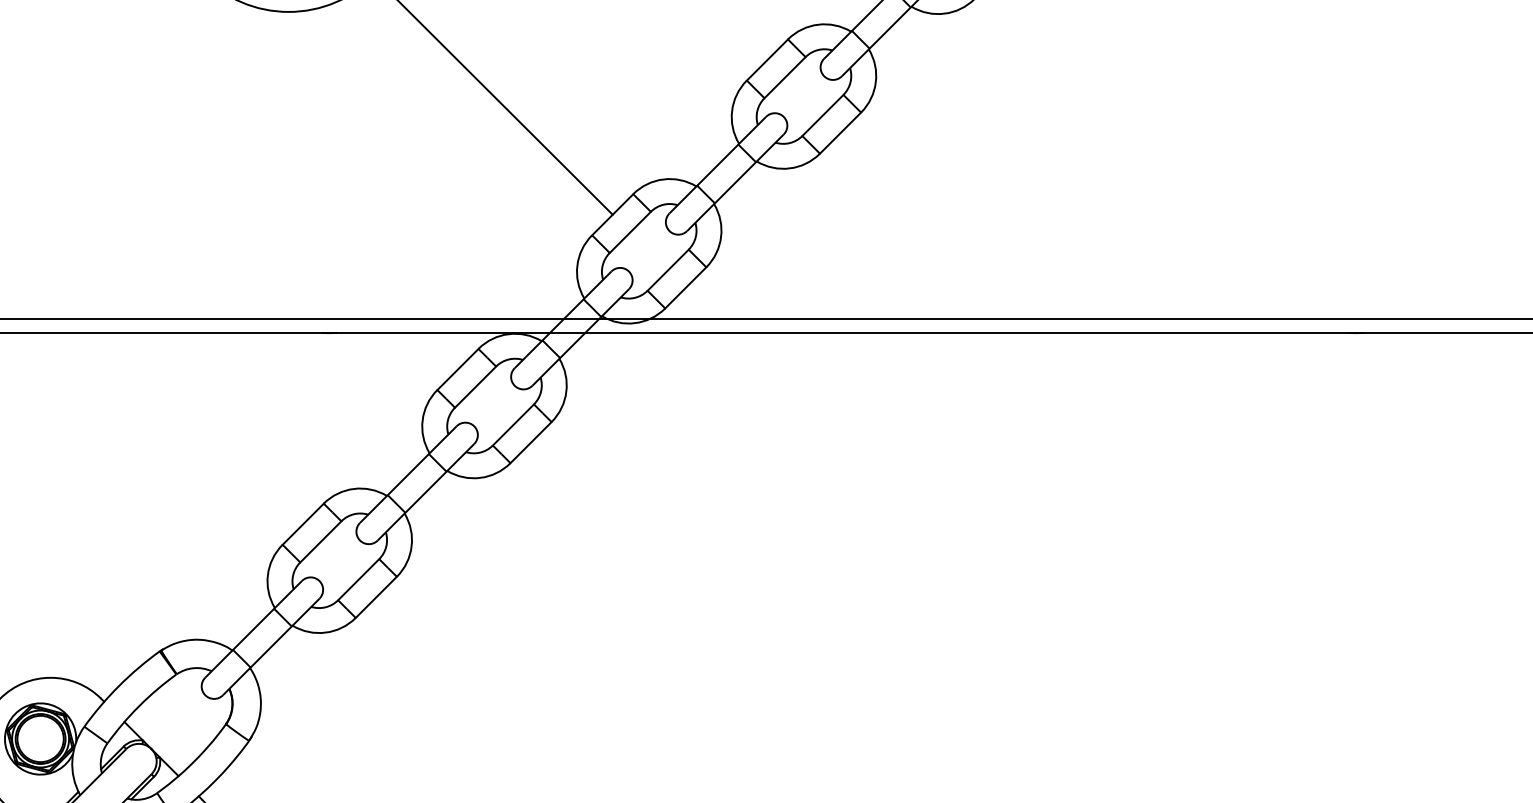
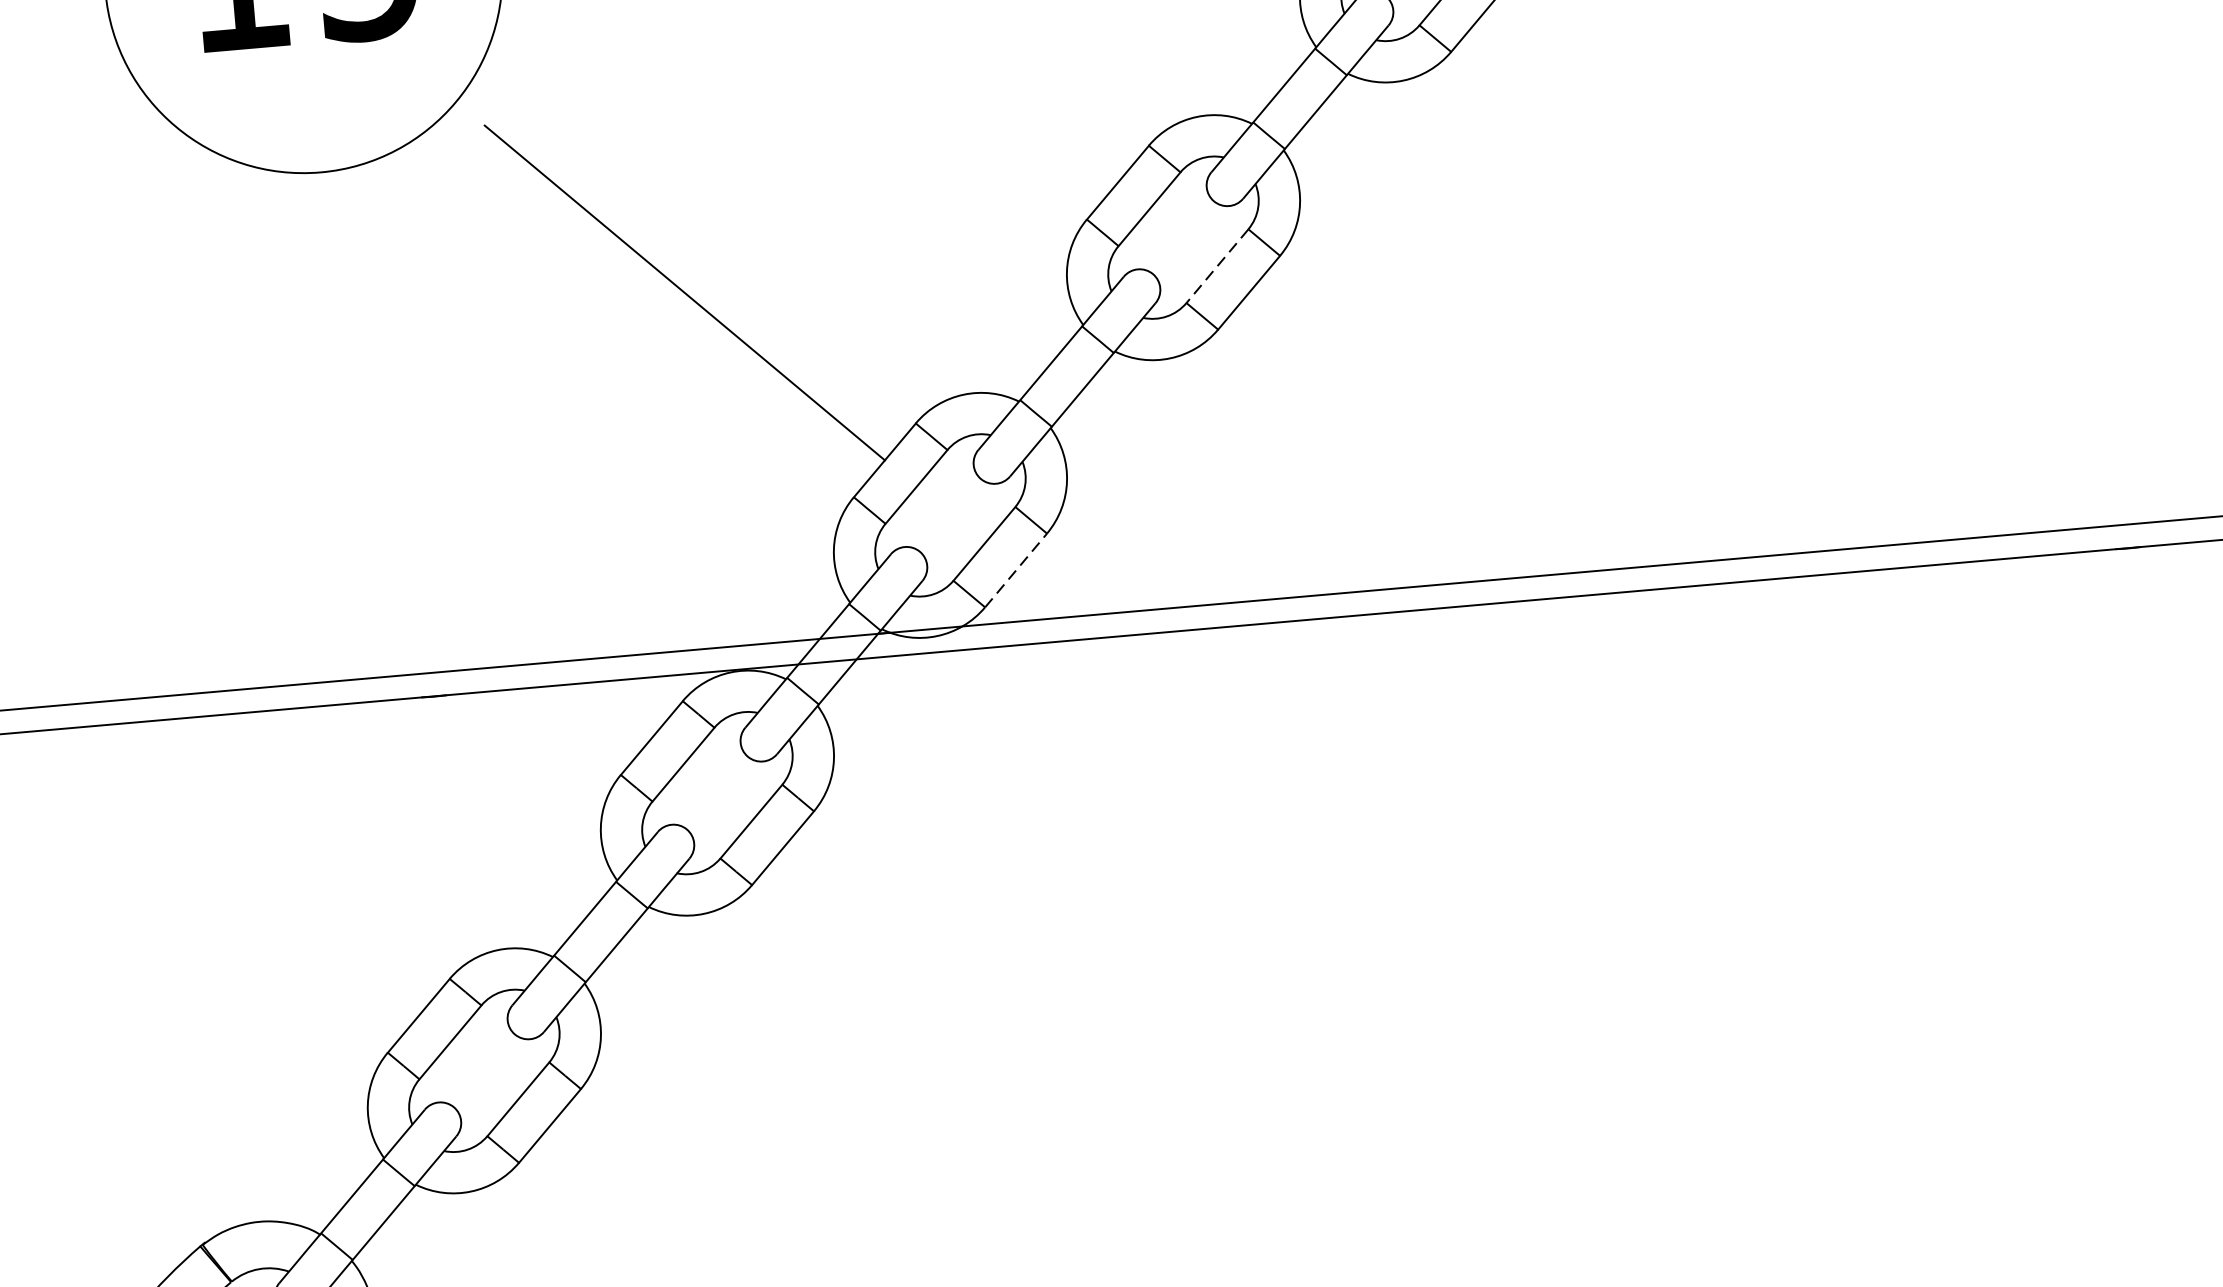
line: (822, 115) -> (1216, 266), solid -> dashed
line: (686, 287) -> (1017, 569), solid -> dashed

